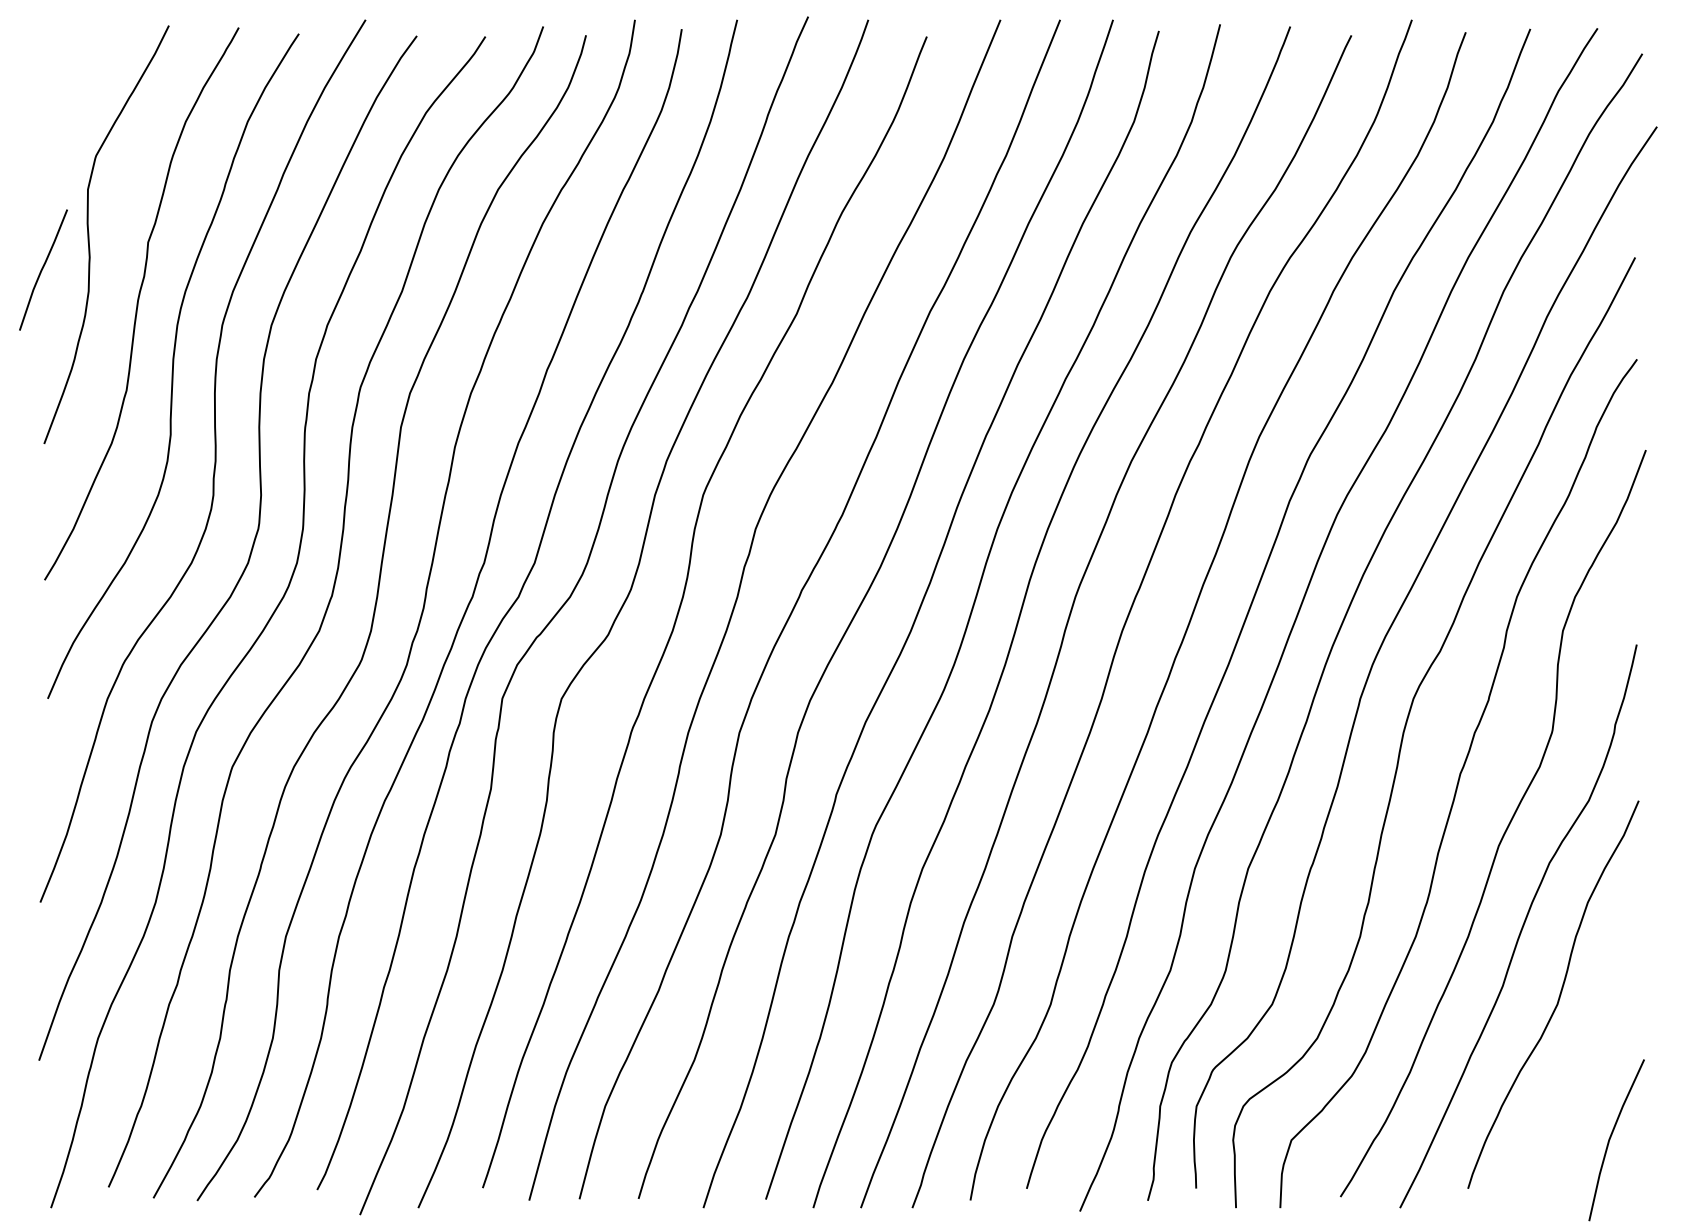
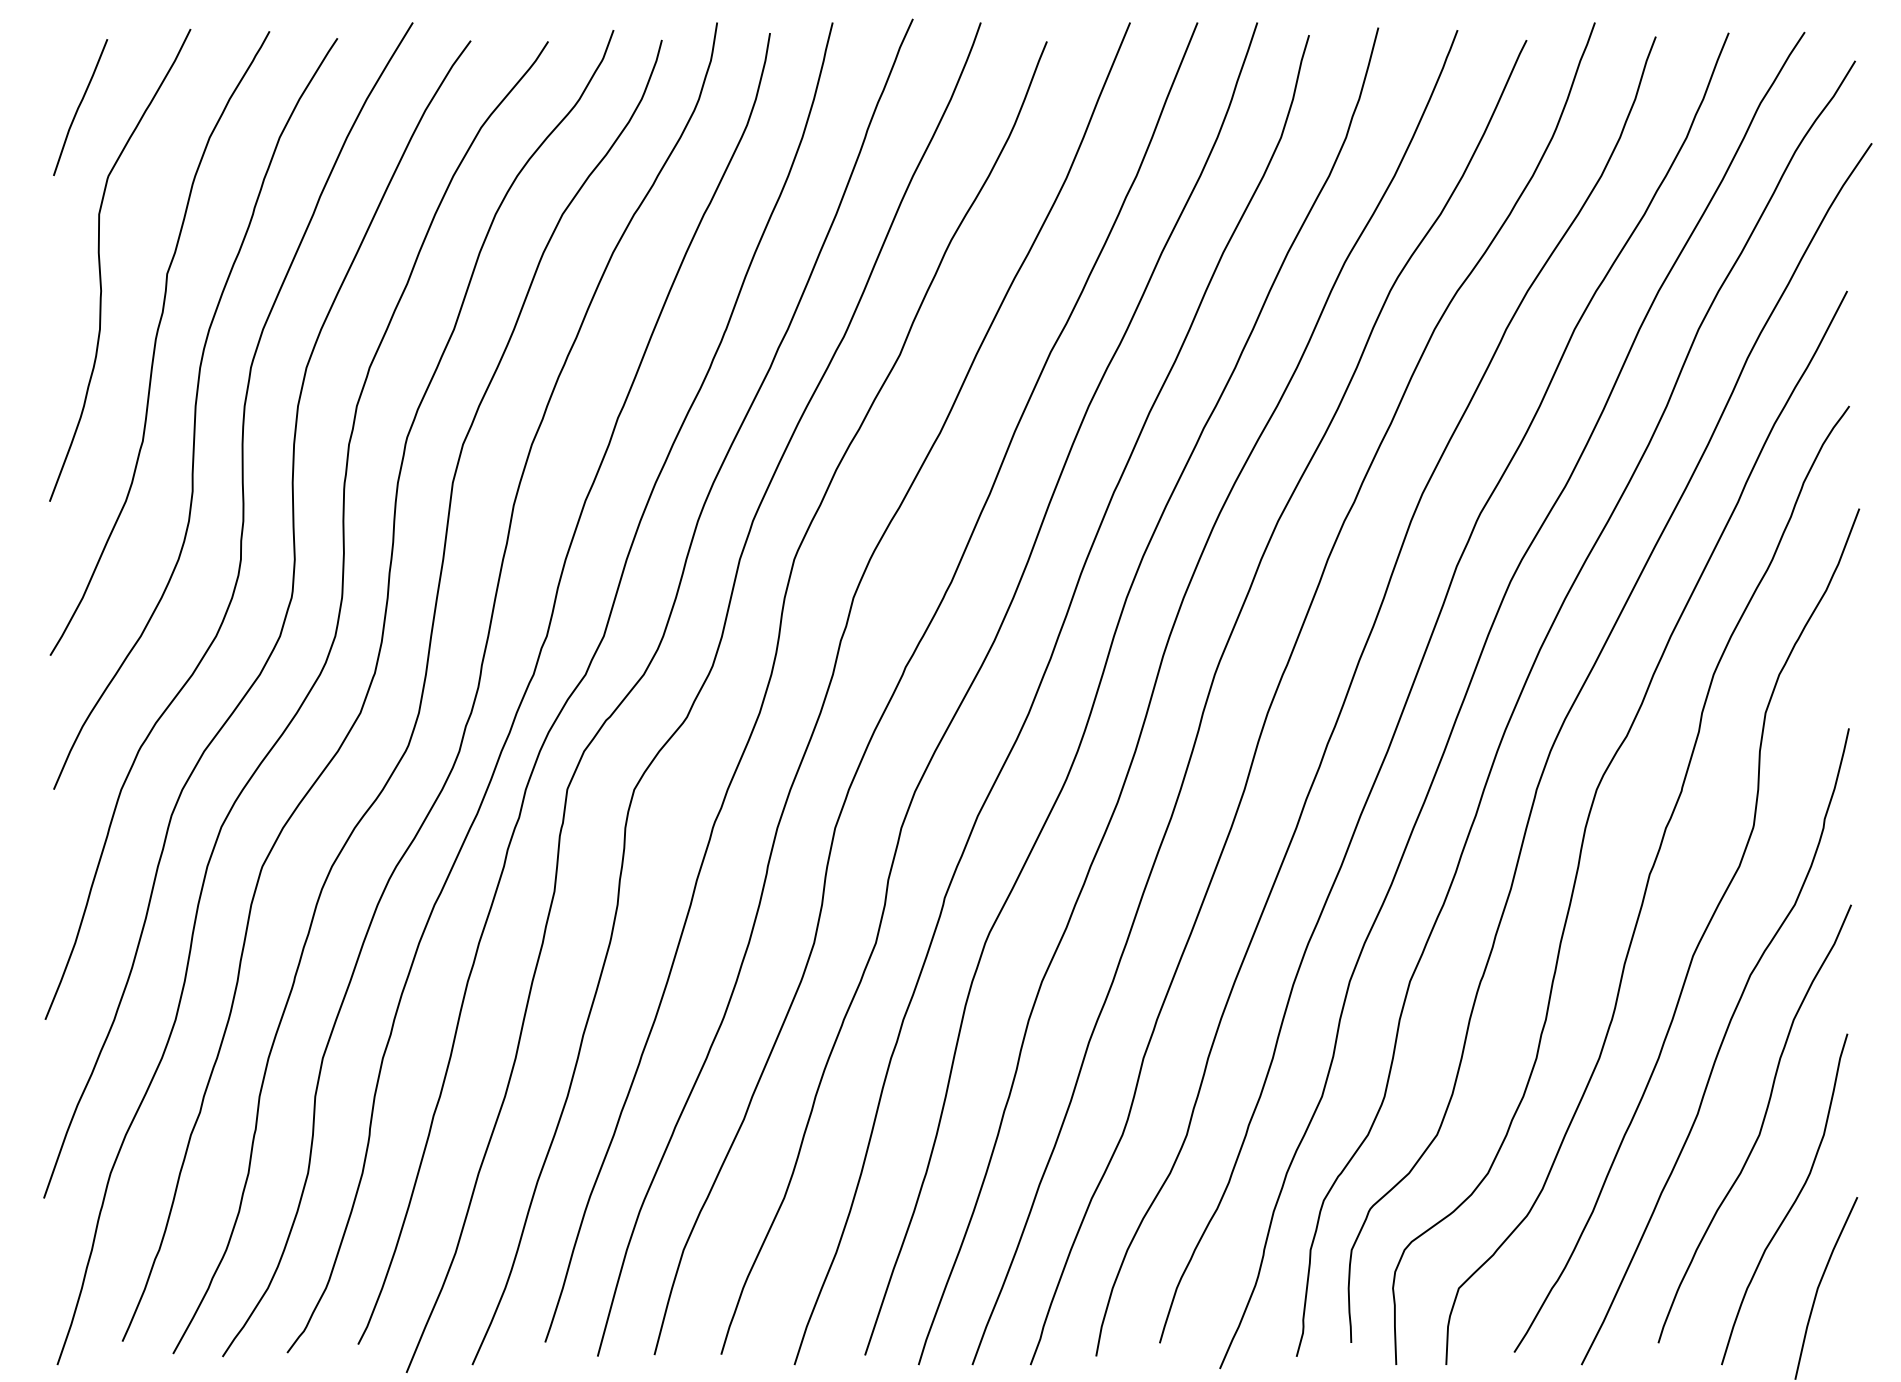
curve: (43, 268) -> (80, 105), moved
curve: (1586, 1065) -> (1792, 1203), added

